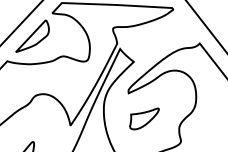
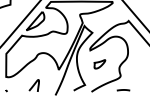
part: (143, 119) -> (99, 64), size x0.7

